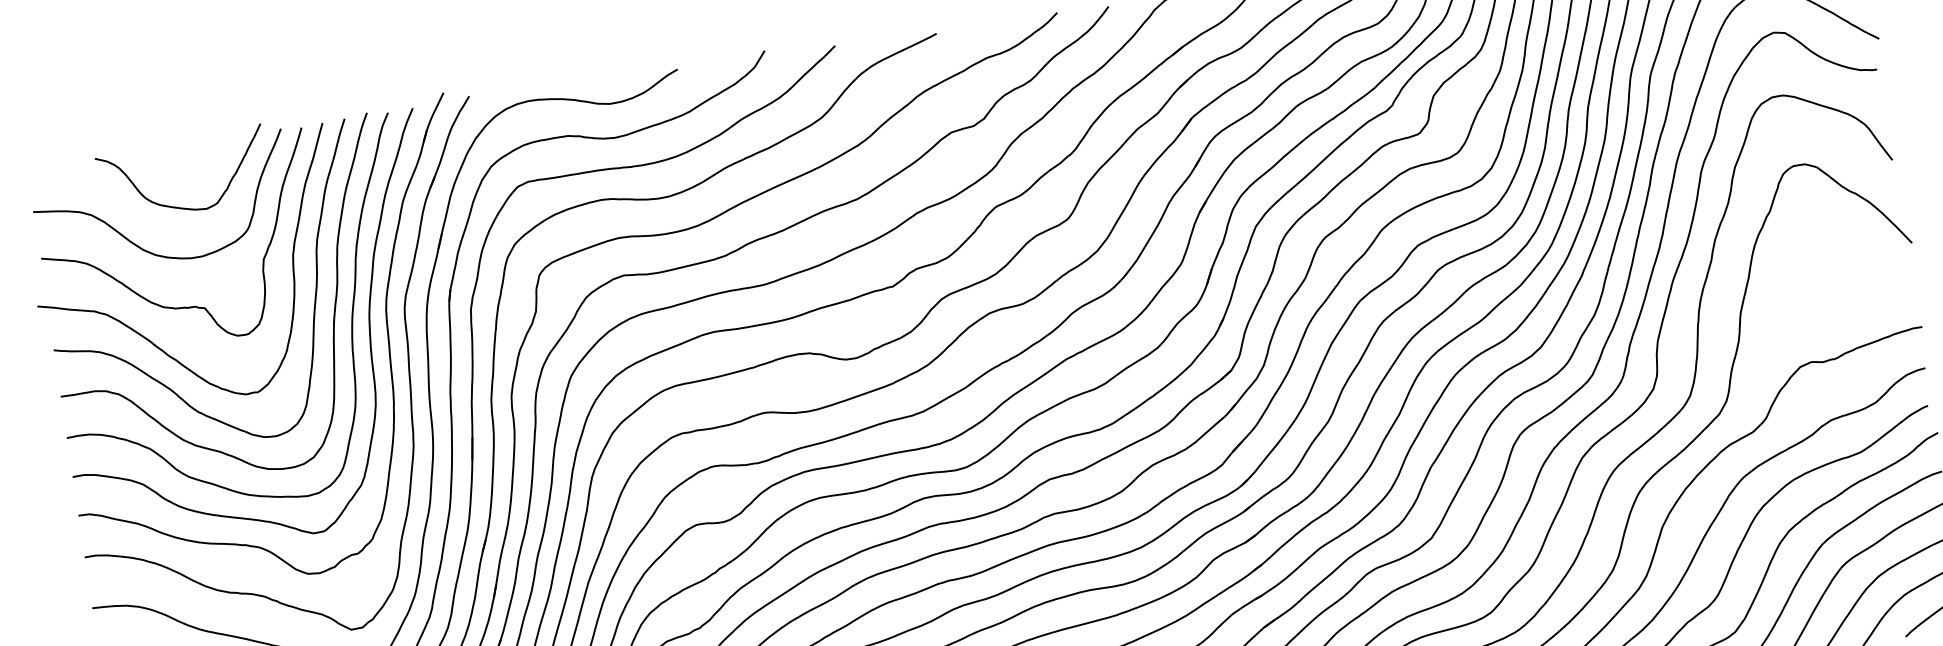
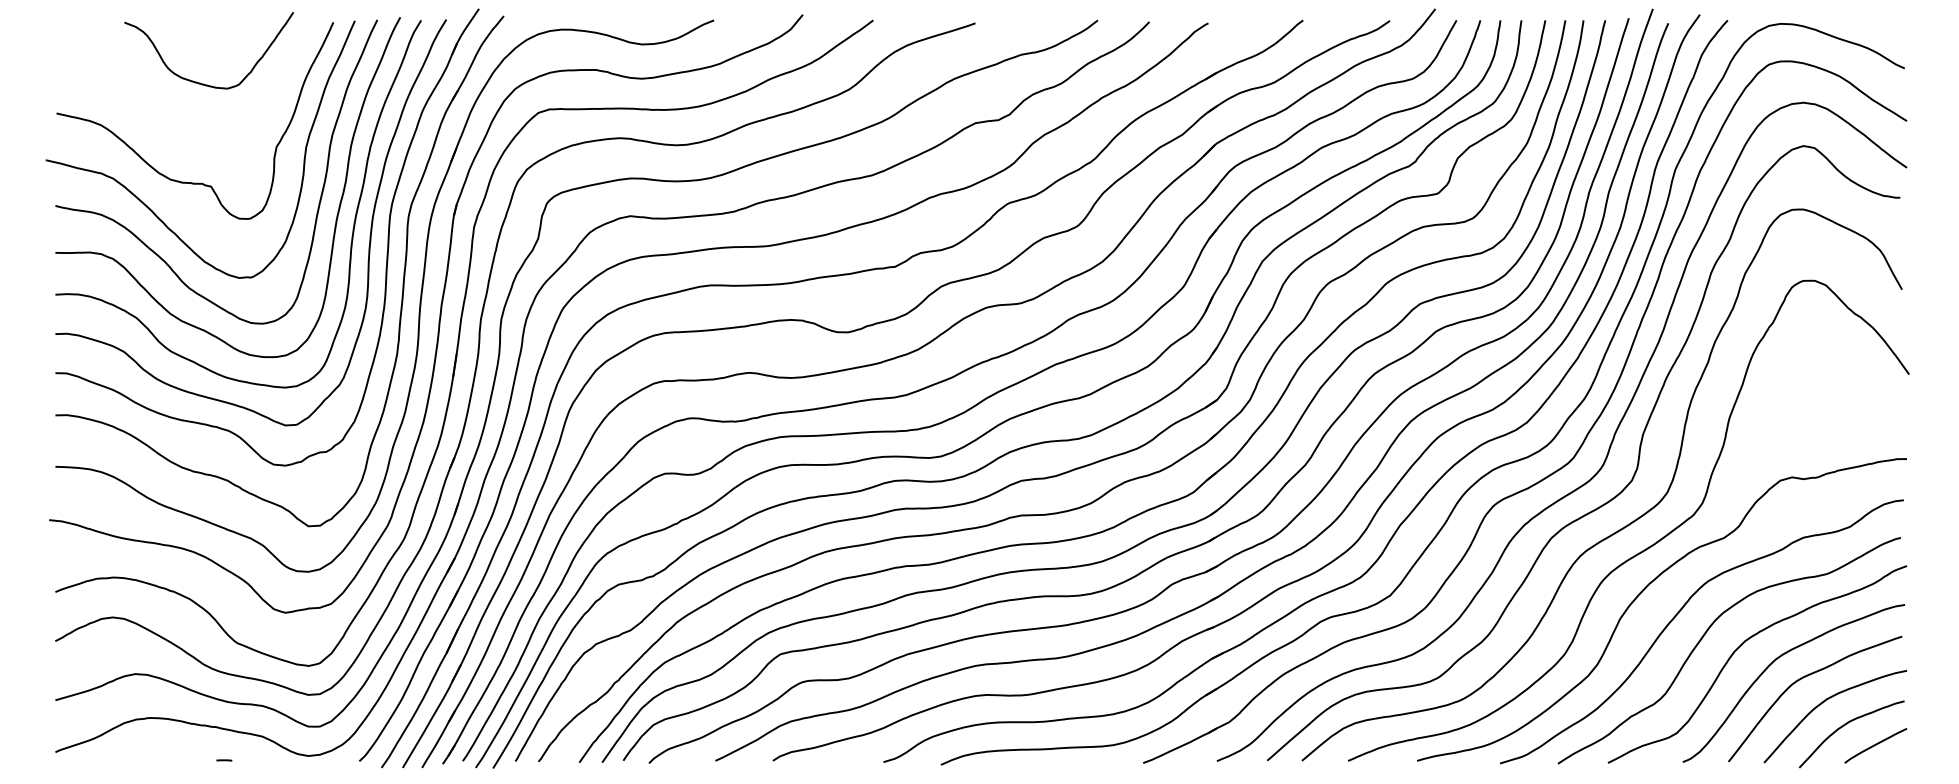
curve: (137, 244) -> (153, 113), removed

